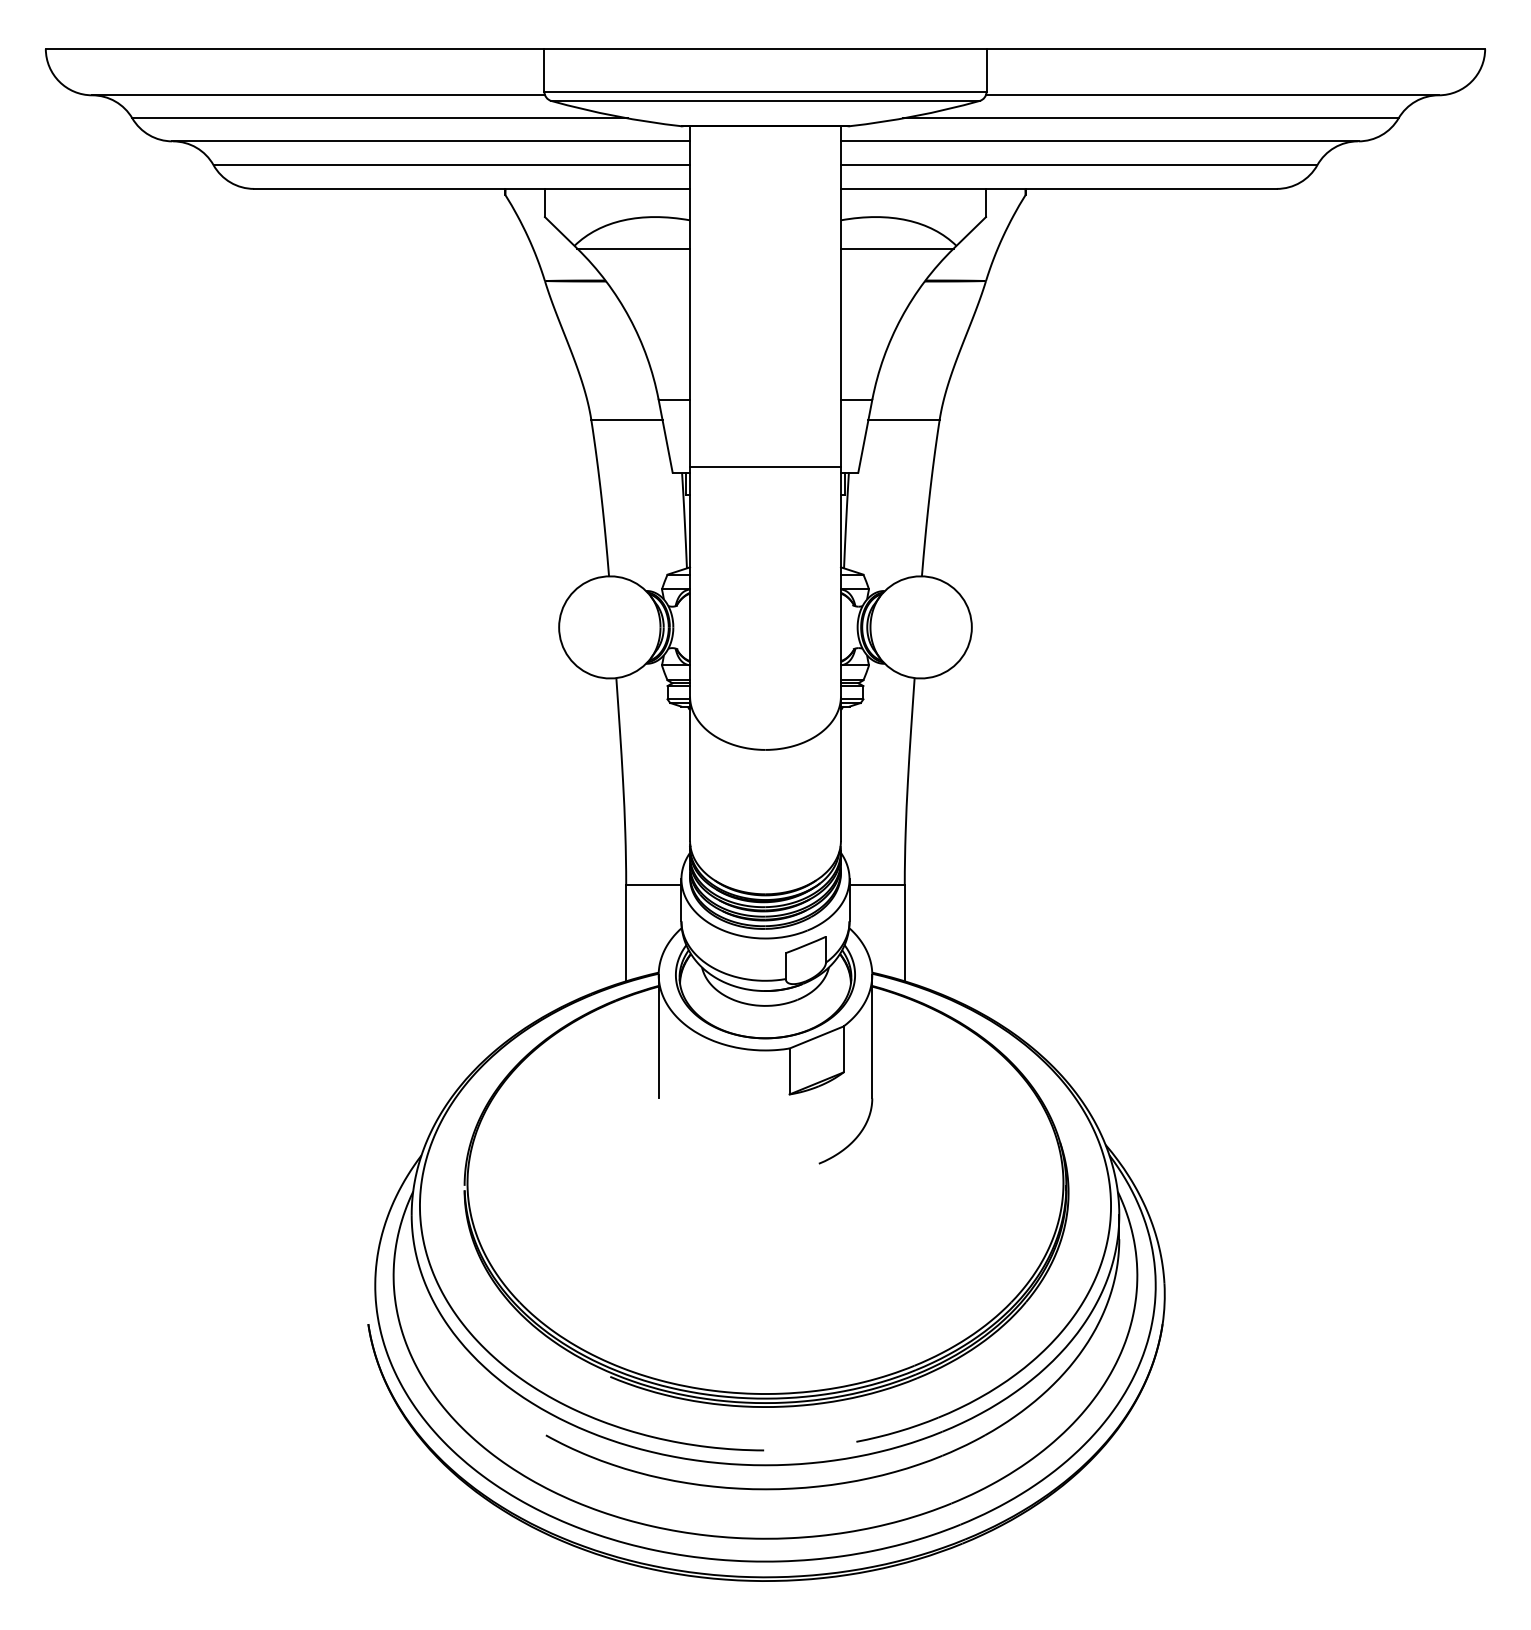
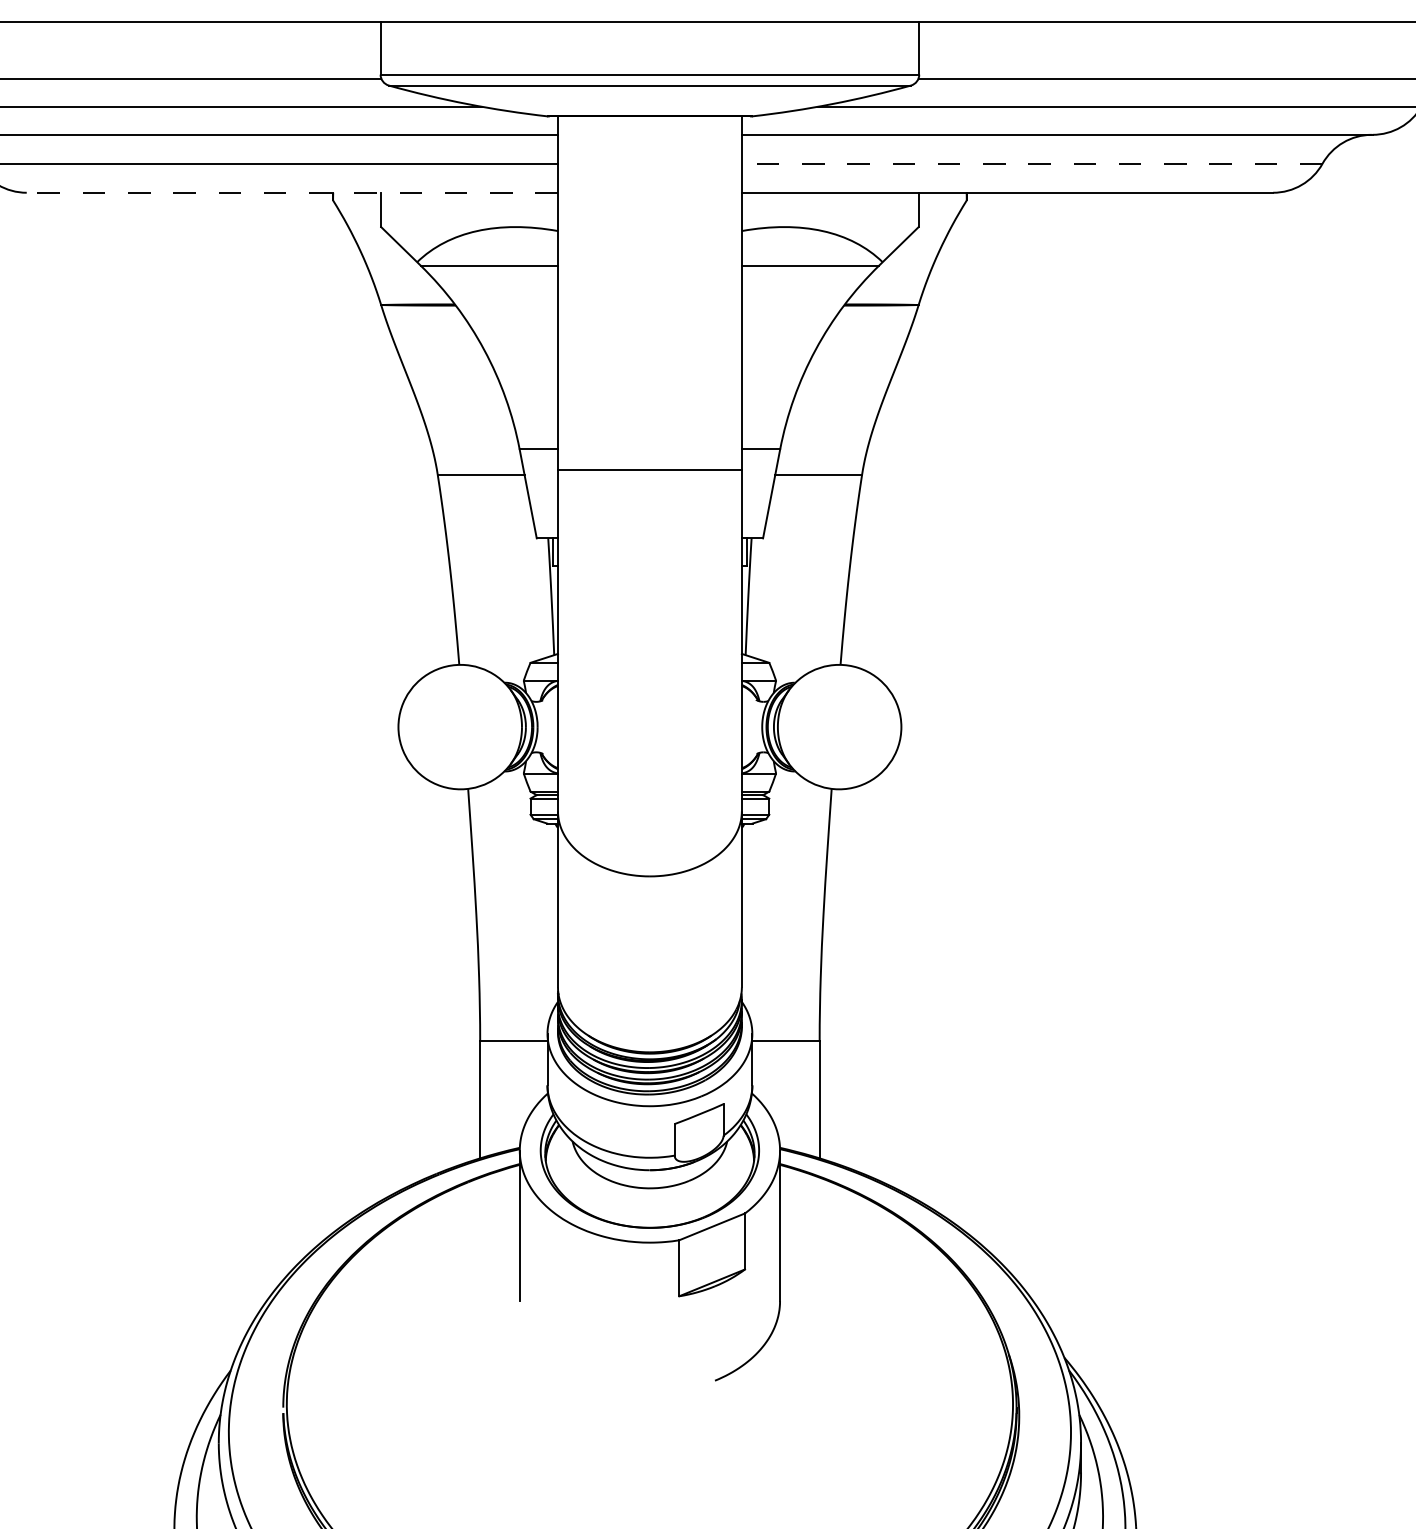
line: (1078, 165) -> (1031, 164), solid -> dashed
line: (472, 188) -> (292, 192), solid -> dashed
line: (765, 466) -> (649, 470), moved

